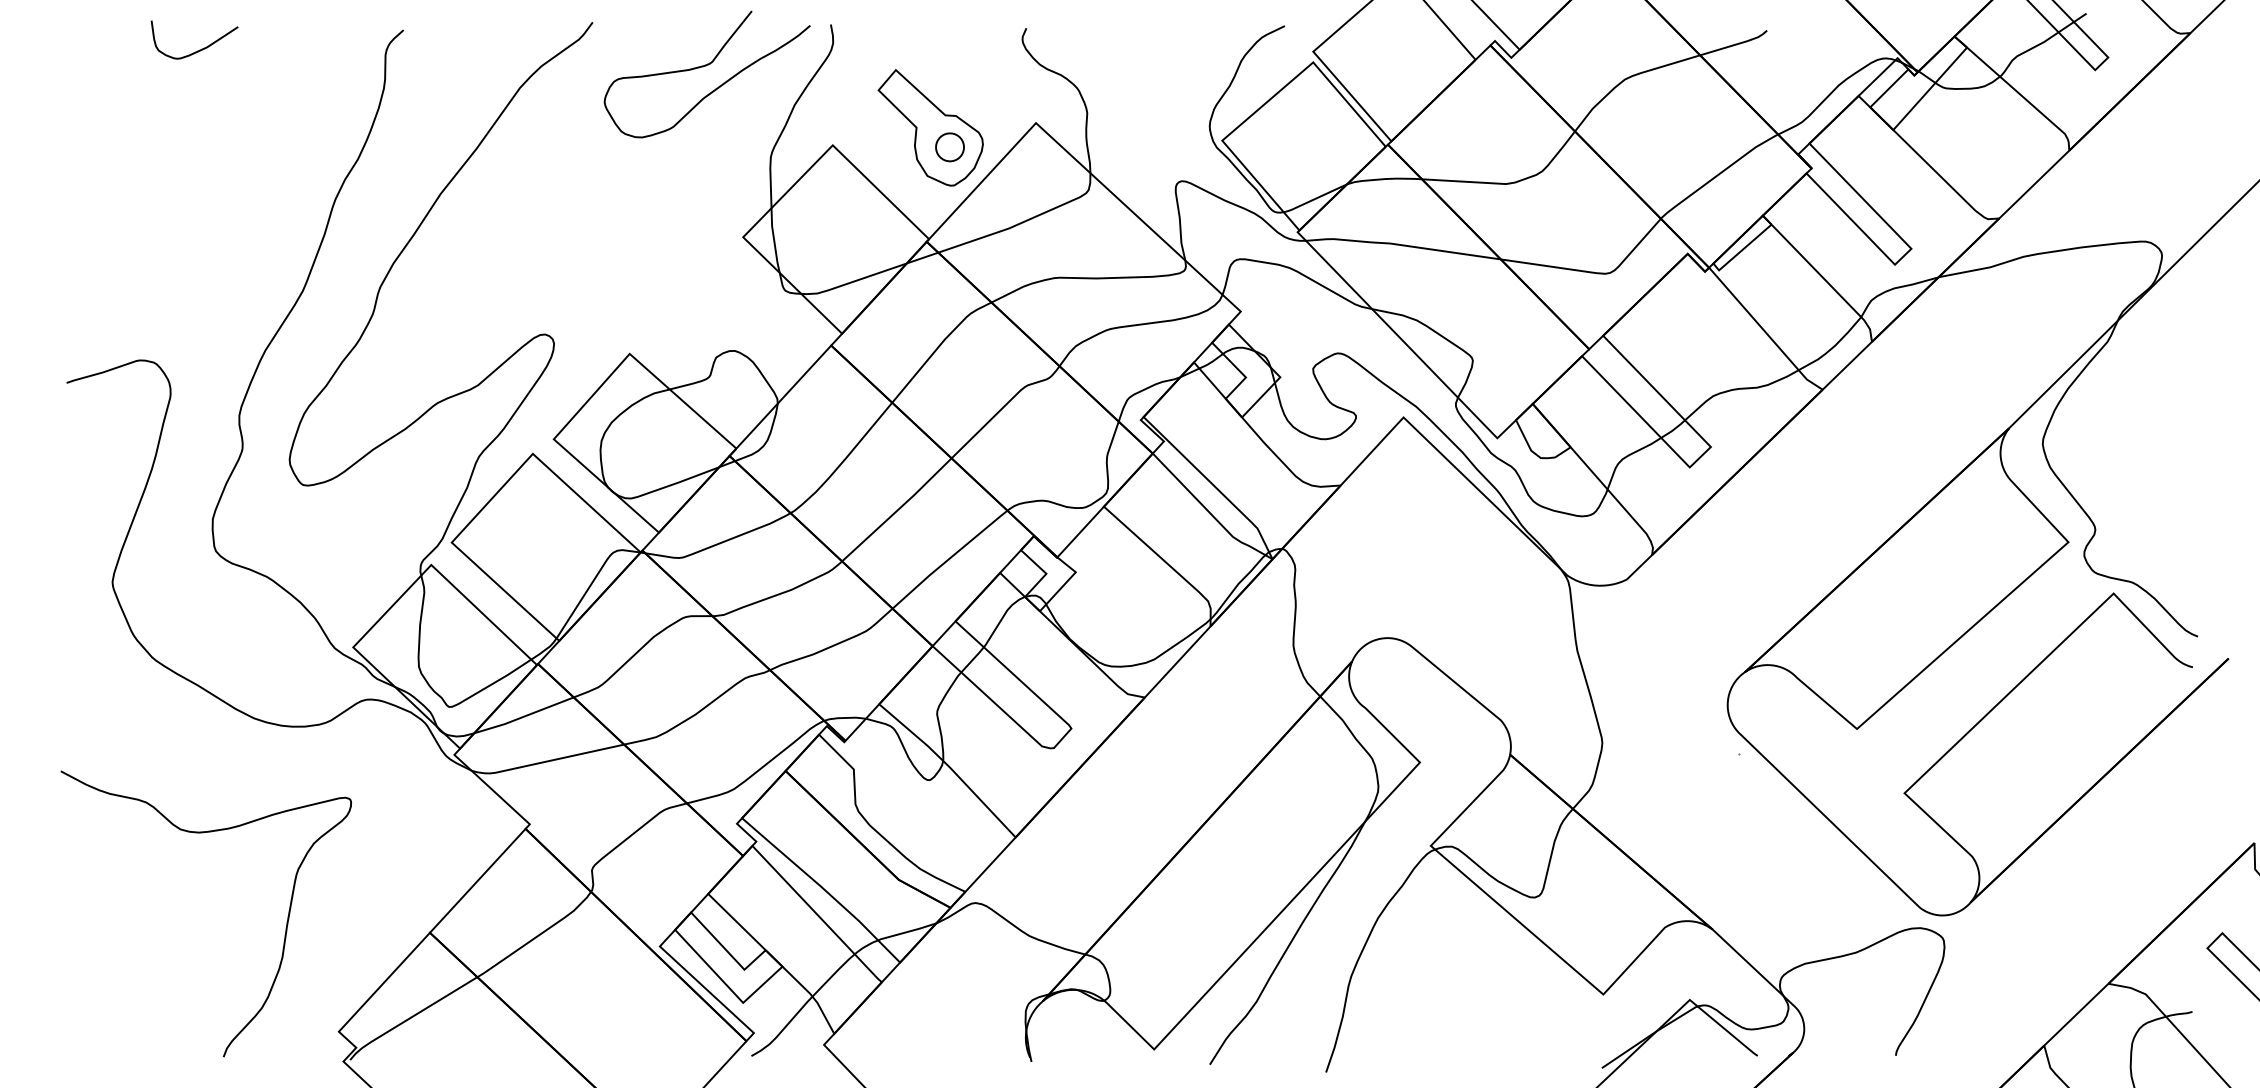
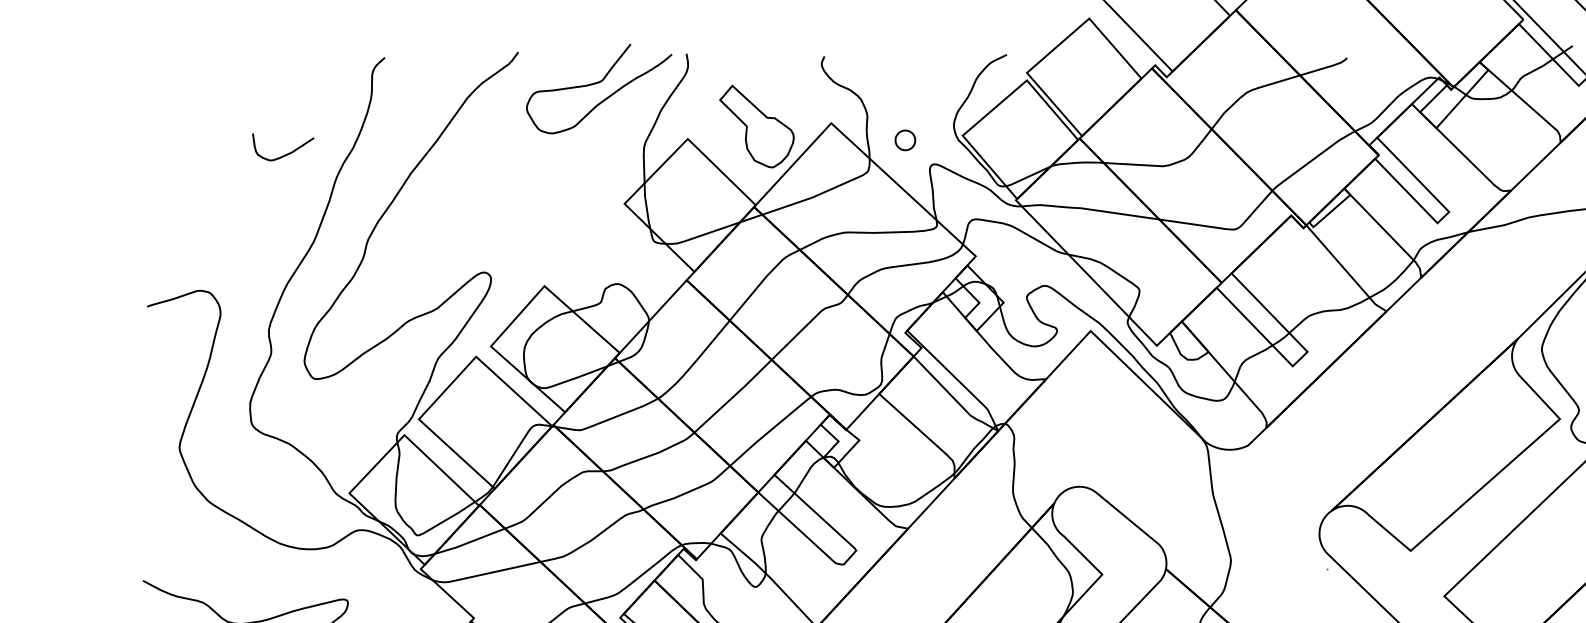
curve: (199, 49) -> (286, 153), moved
part: (949, 147) -> (905, 140), moved

